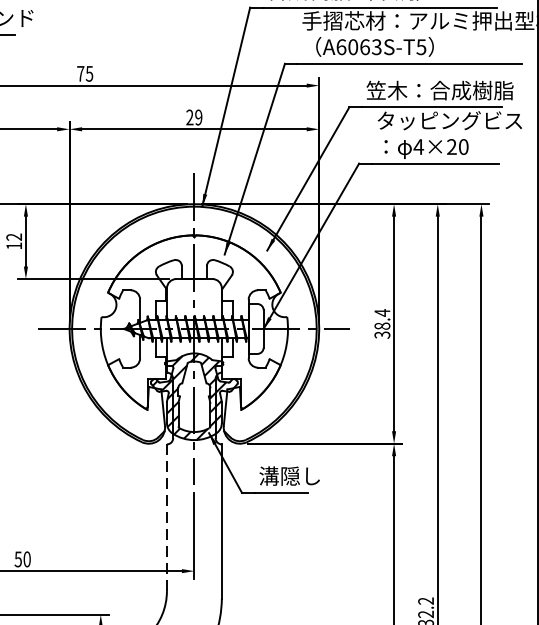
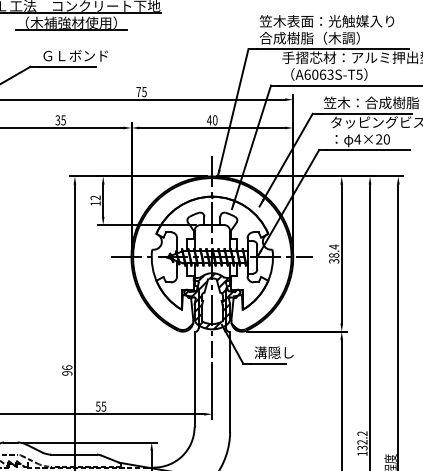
text: (193, 117) -> (211, 120), 29 -> 40
line: (166, 517) -> (194, 379), dashed -> solid
text: (26, 559) -> (103, 406), 50 -> 55

